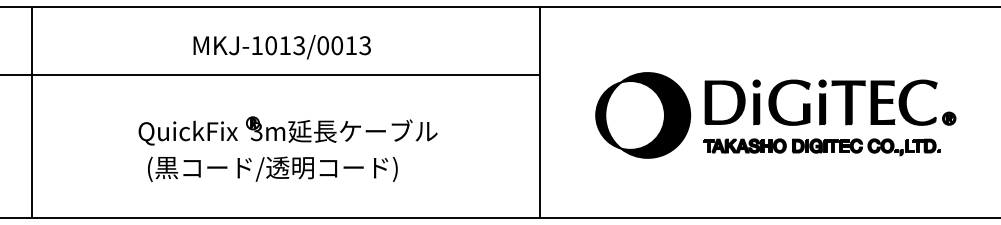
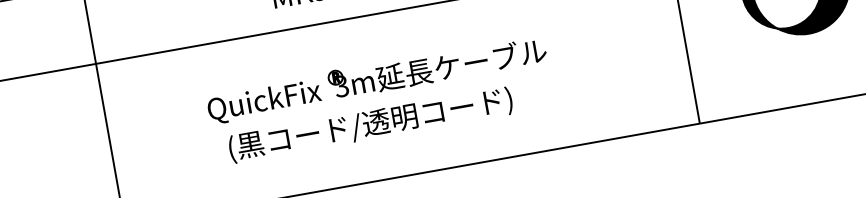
part: (287, 130) -> (376, 78), moved
text: (272, 168) -> (370, 124), moved

